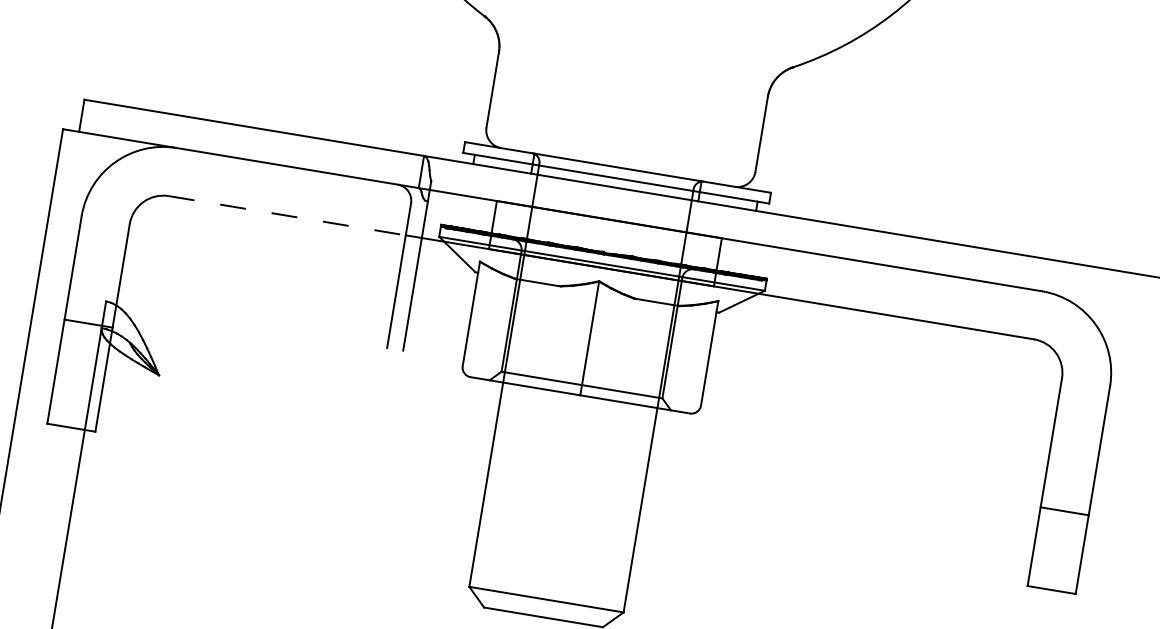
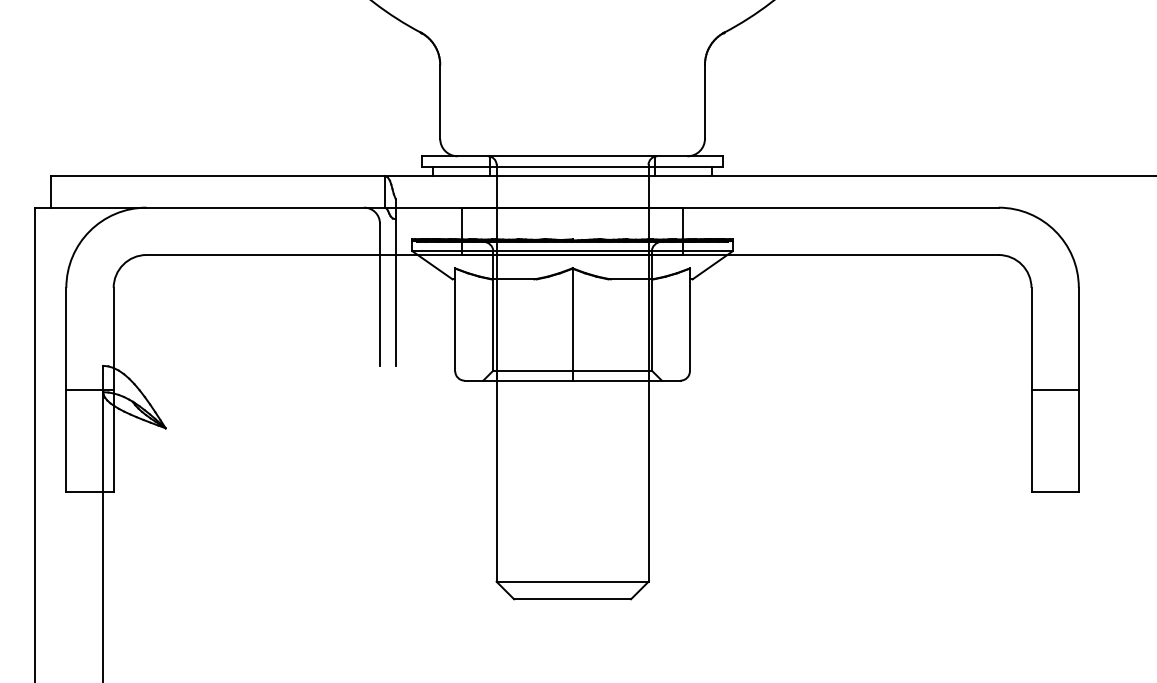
line: (287, 216) -> (263, 255), dashed -> solid
line: (1064, 510) -> (1054, 389), moved

